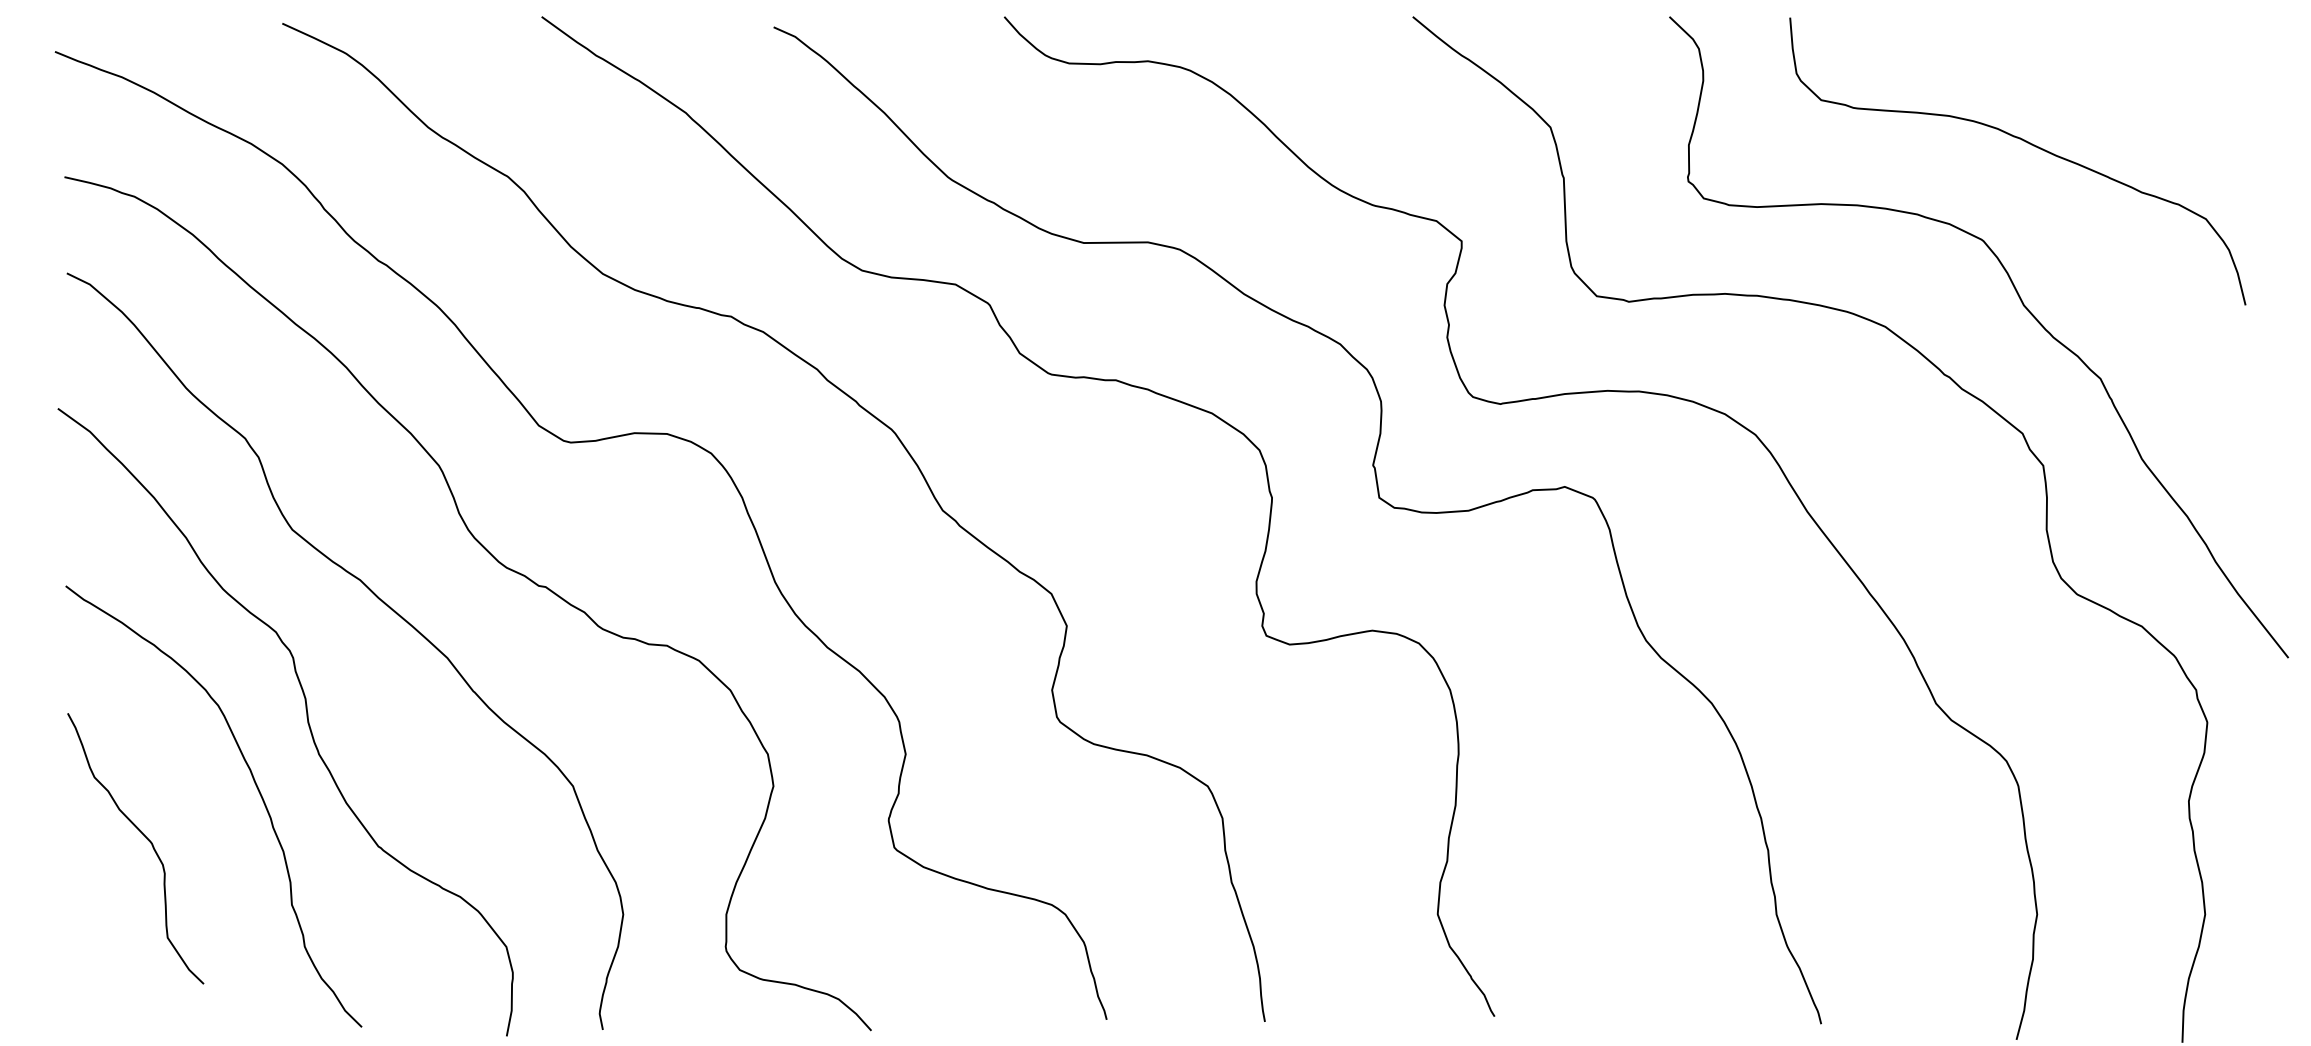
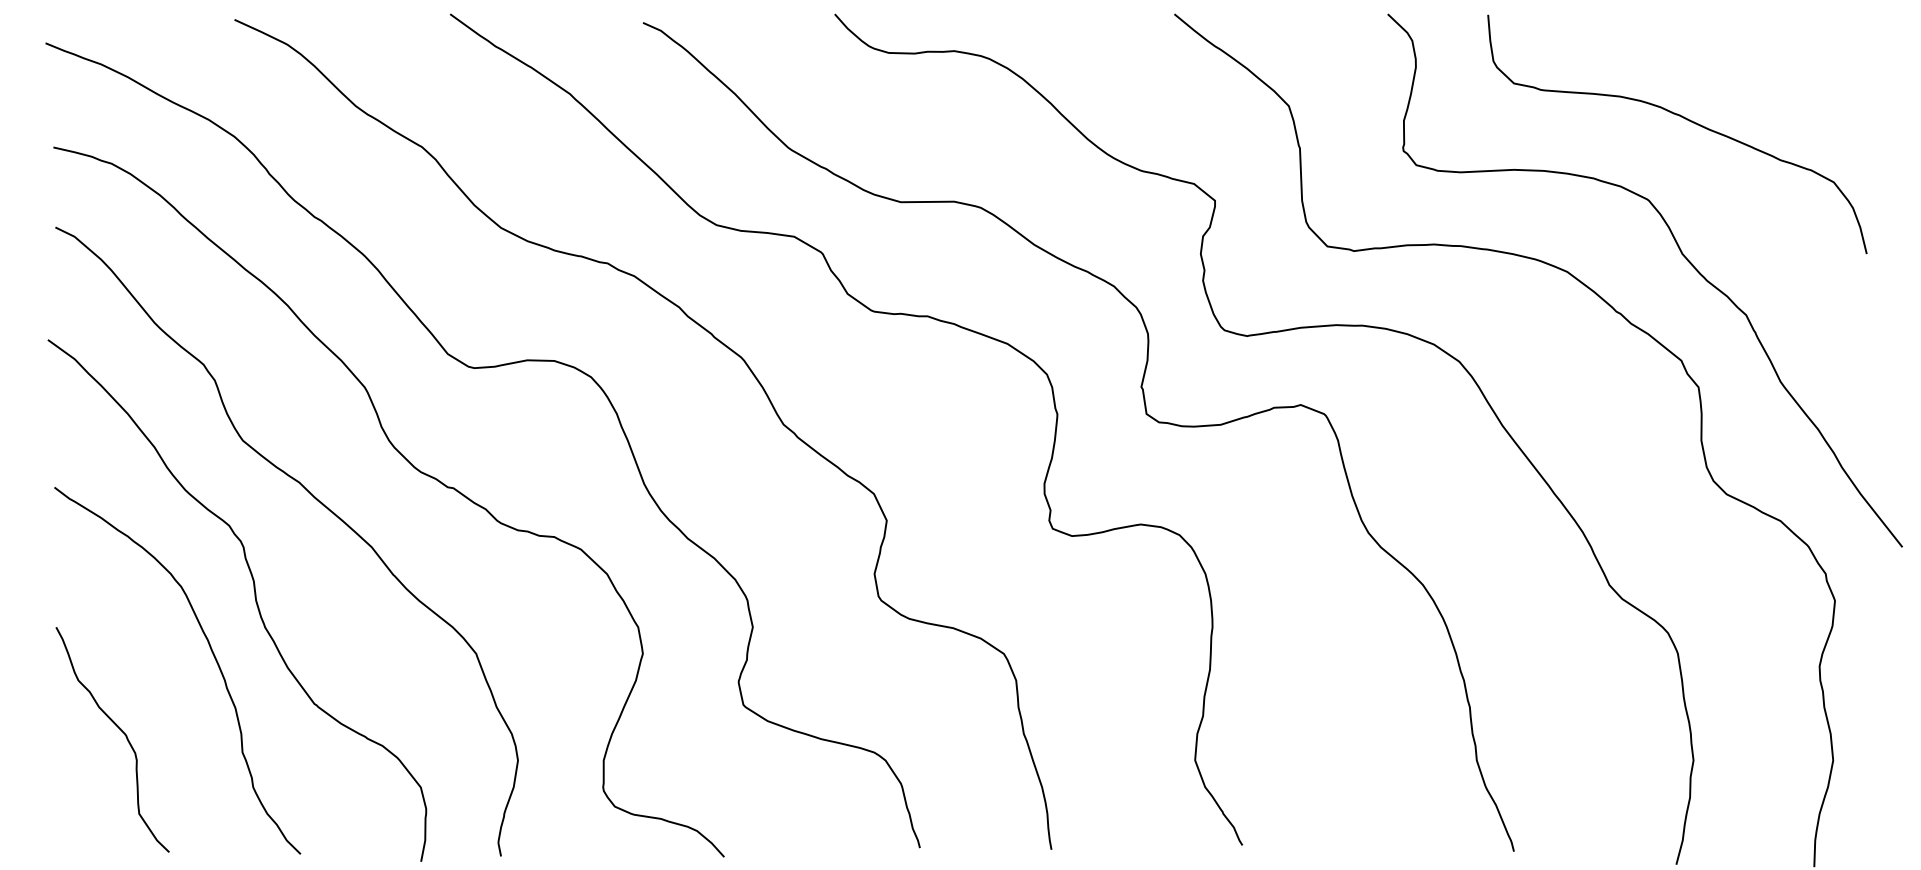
curve: (145, 837) -> (120, 730), moved

